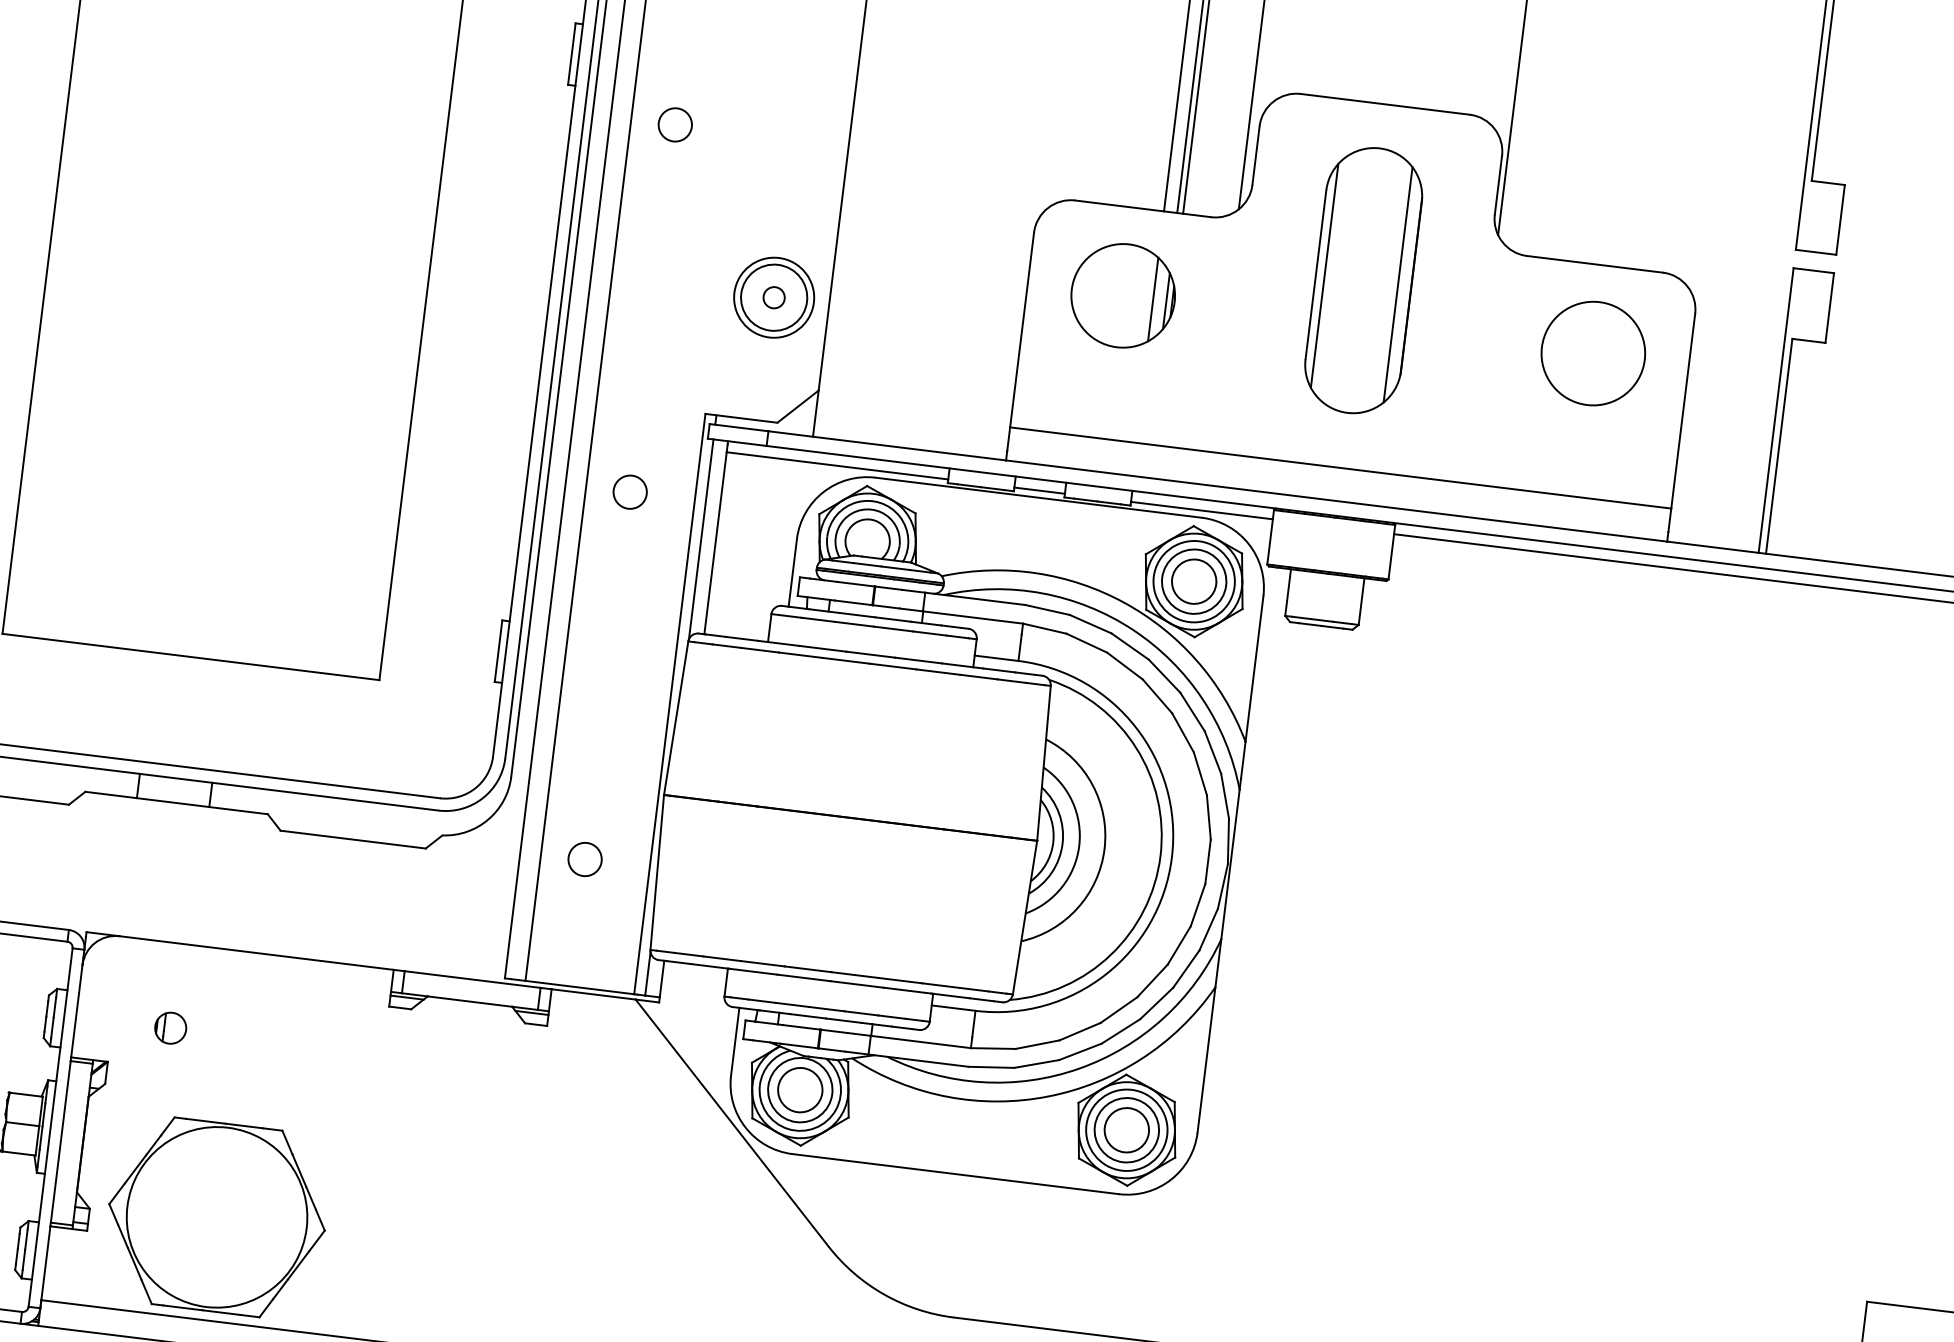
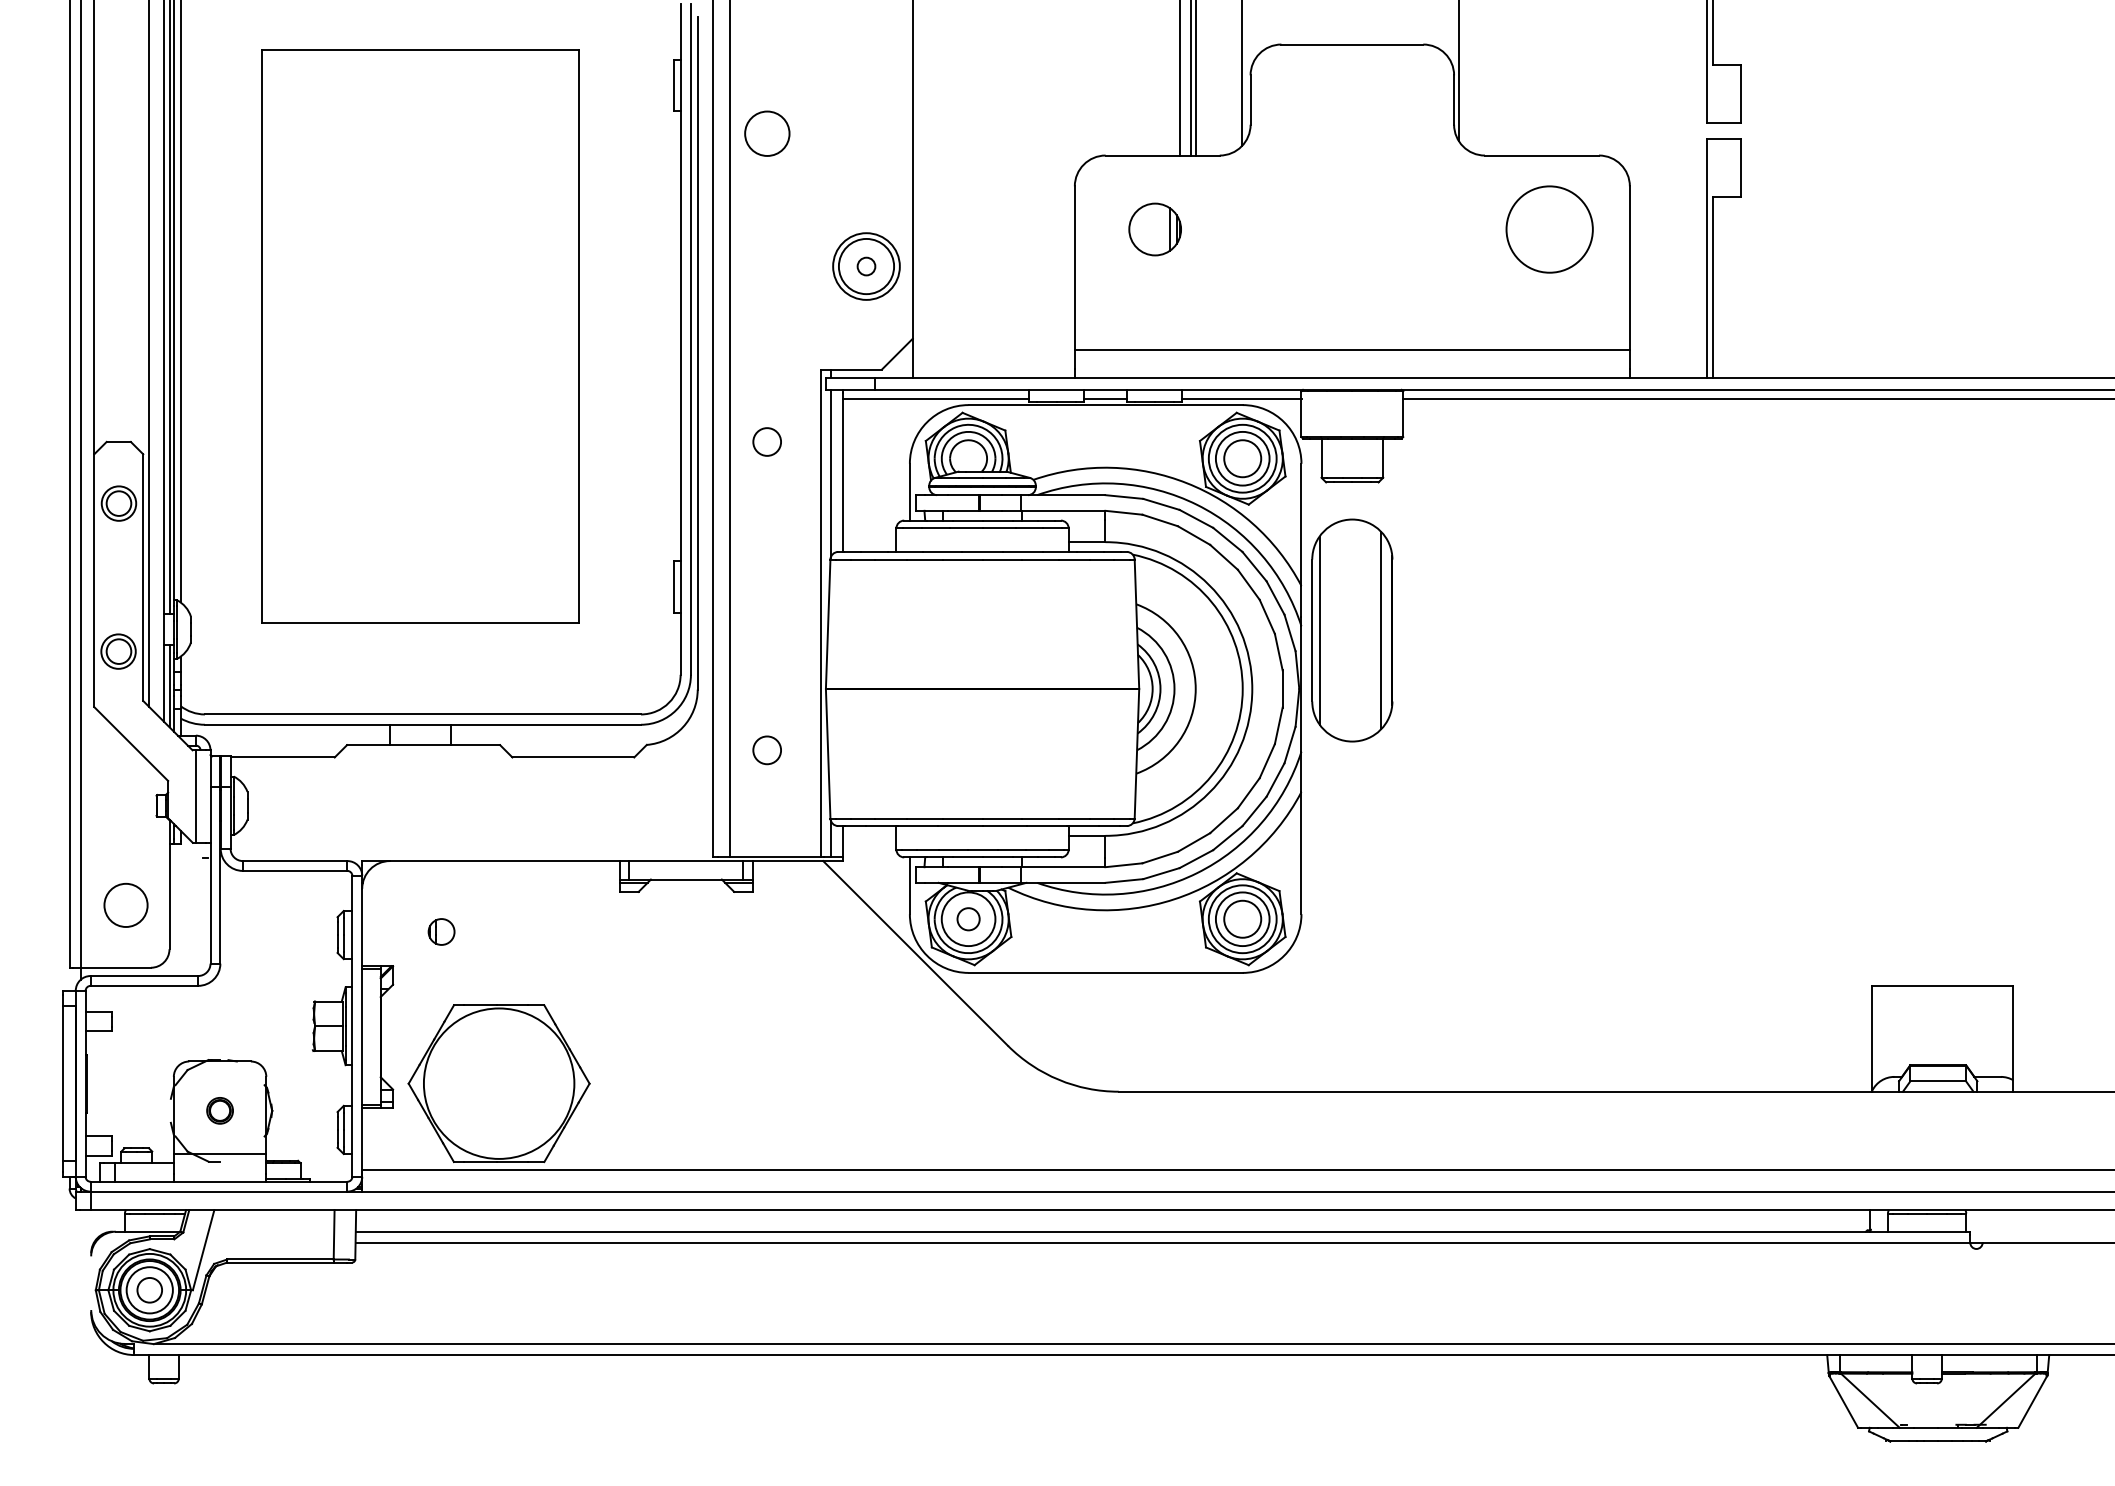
circle: (674, 124) -> (766, 133), size x1.6
part: (1363, 280) -> (1352, 630), moved
part: (1123, 295) -> (1155, 229), size x0.6
circle: (800, 1089) -> (968, 918), size x0.6

